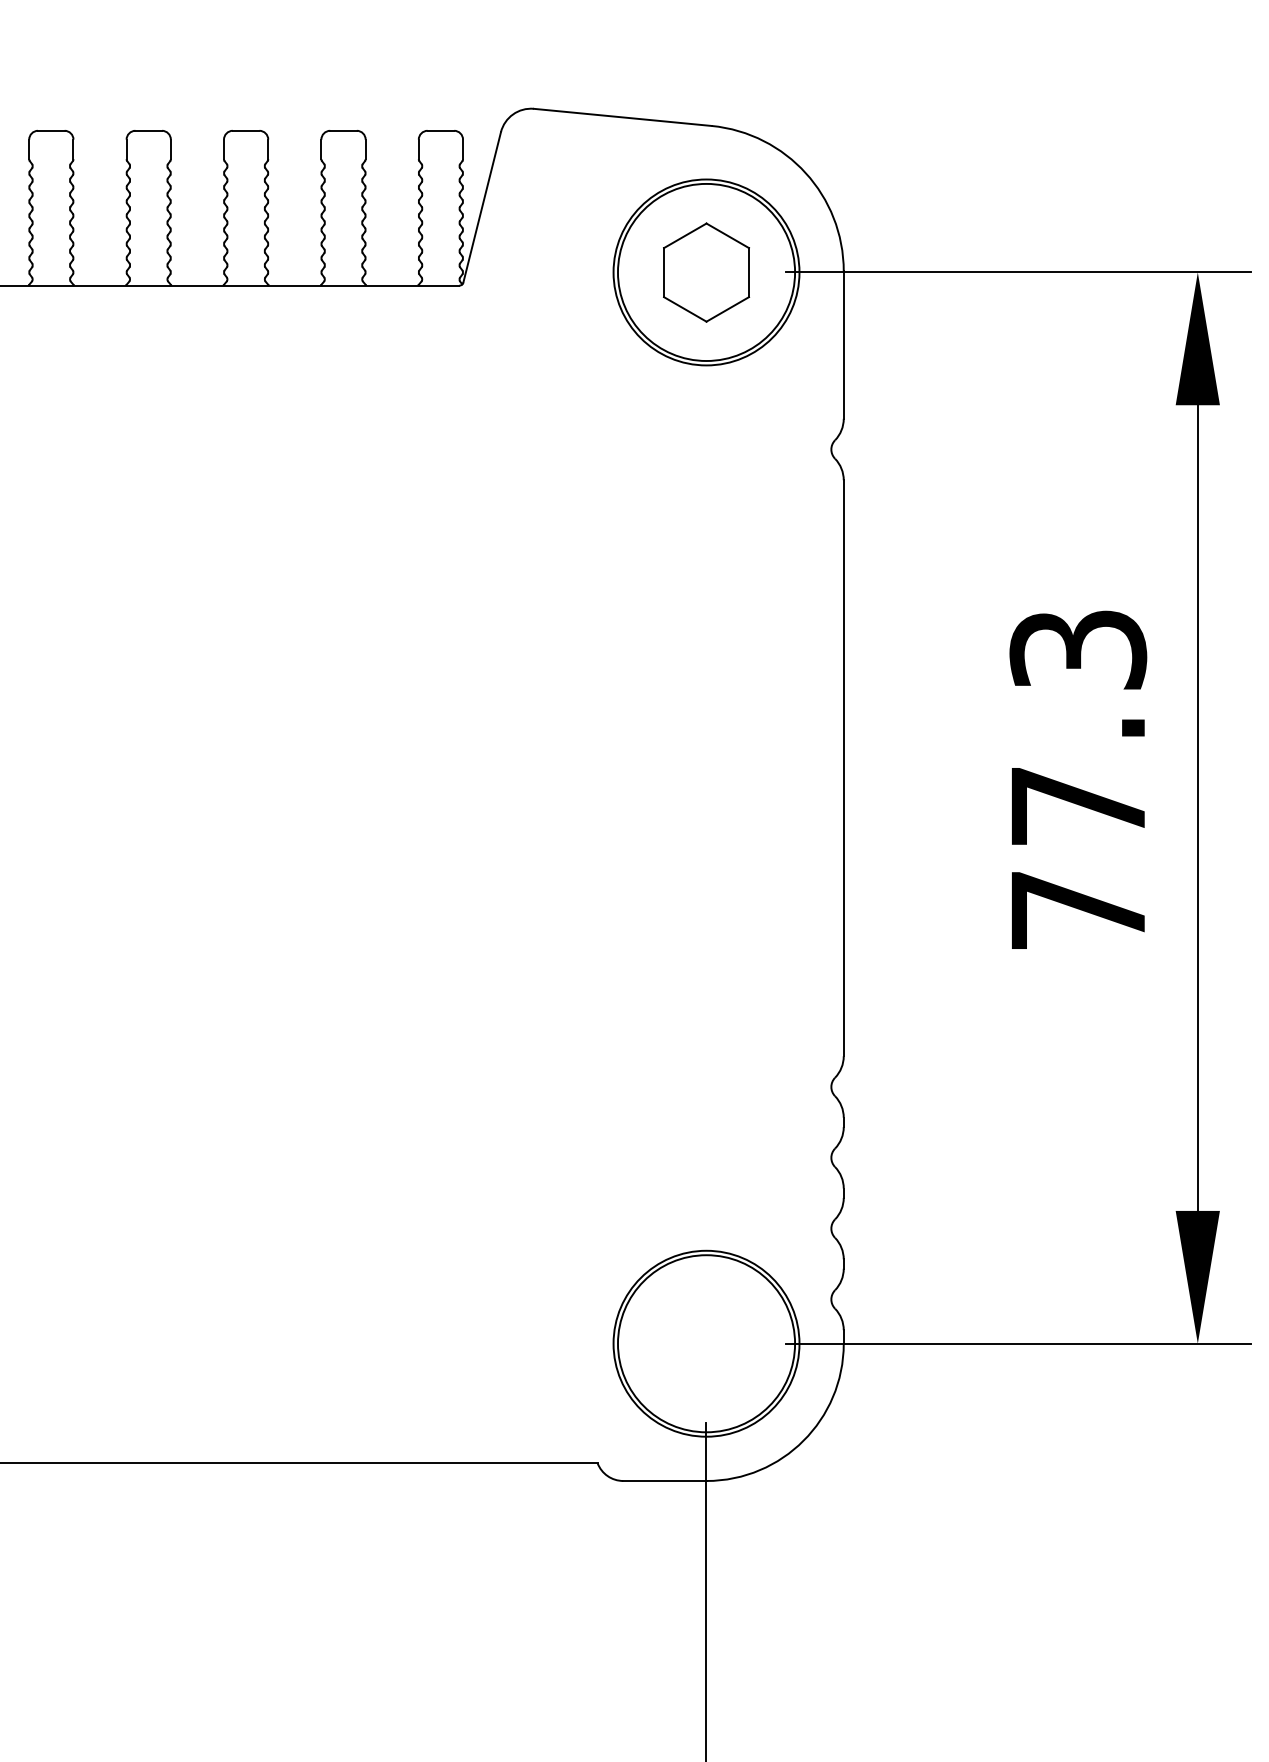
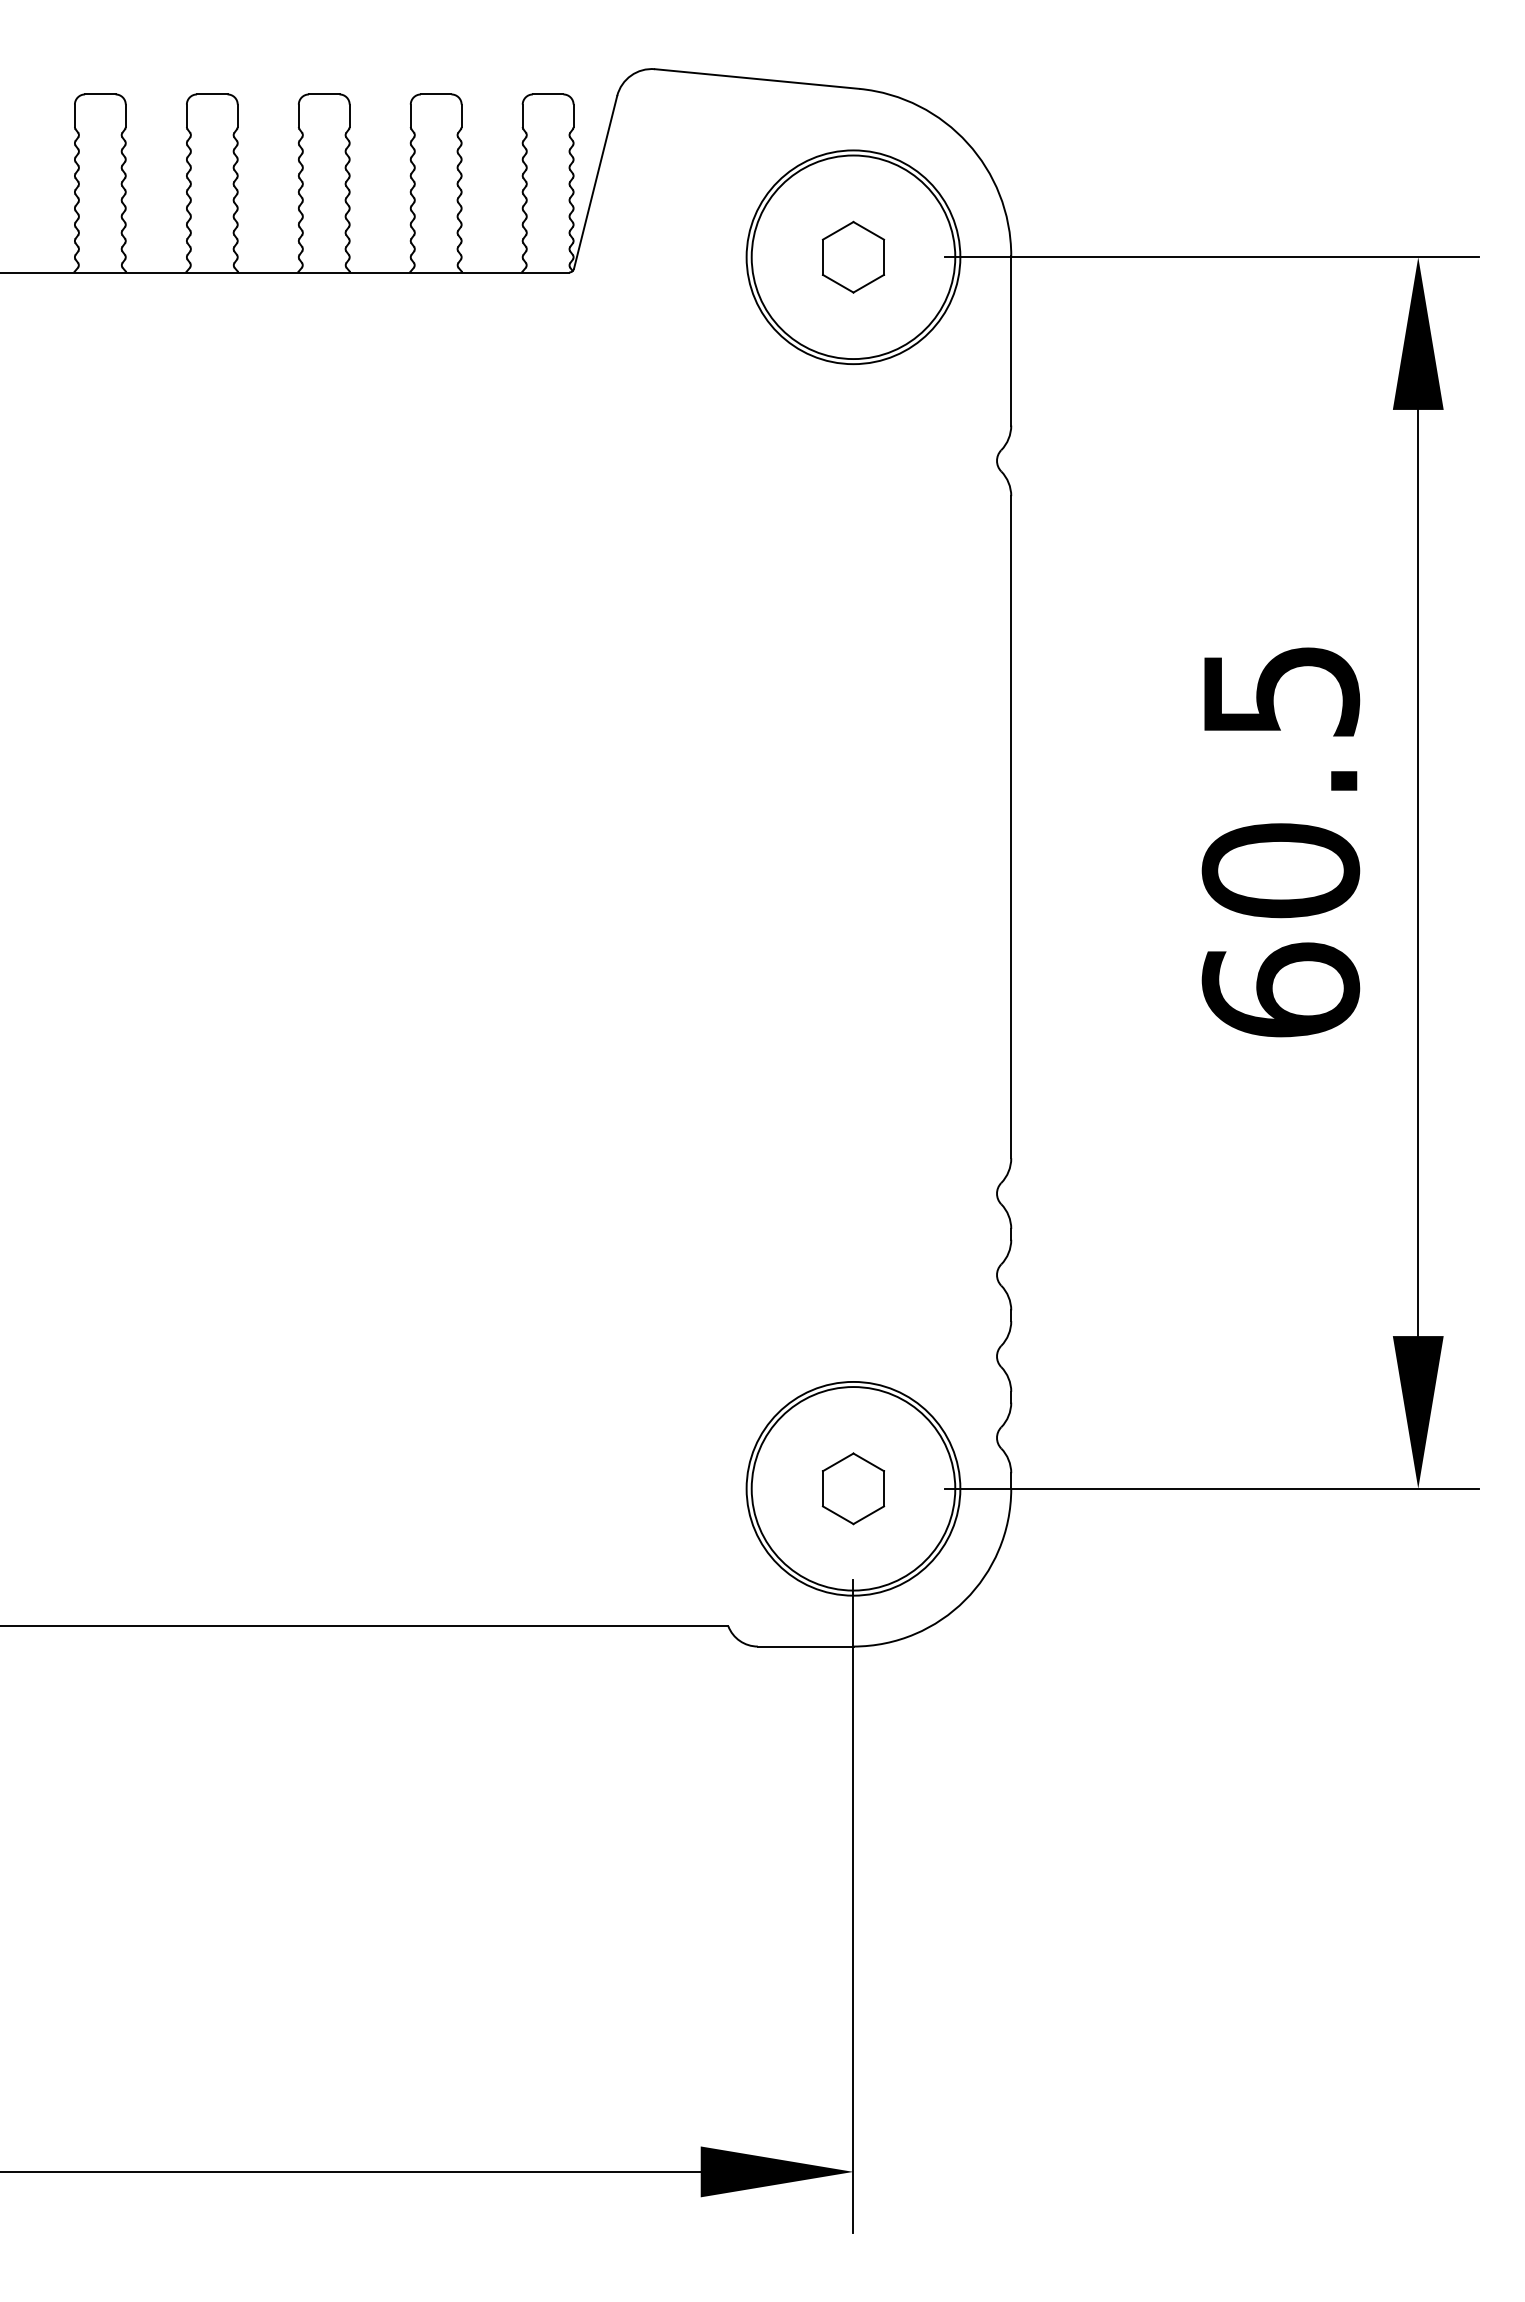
part: (706, 271) -> (853, 256), size x0.62
text: (1077, 780) -> (1280, 841), 77.3 -> 60.5
part: (706, 1343) -> (853, 1488), added

